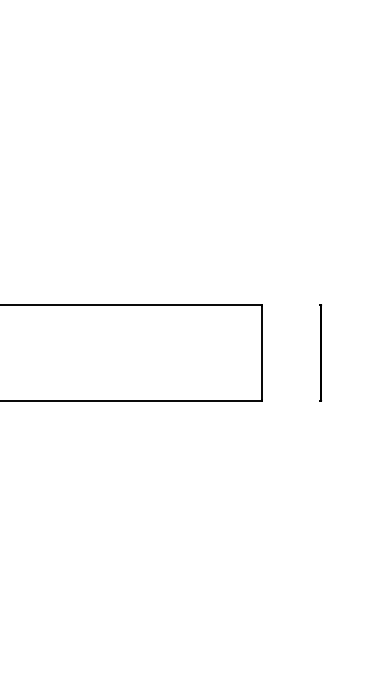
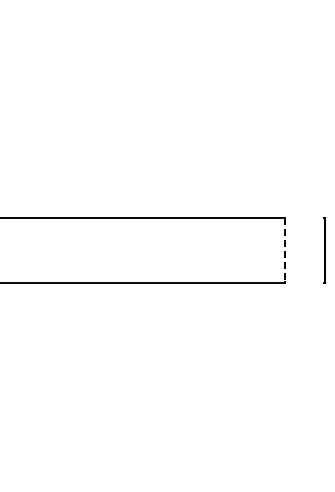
line: (262, 353) -> (285, 250), solid -> dashed

